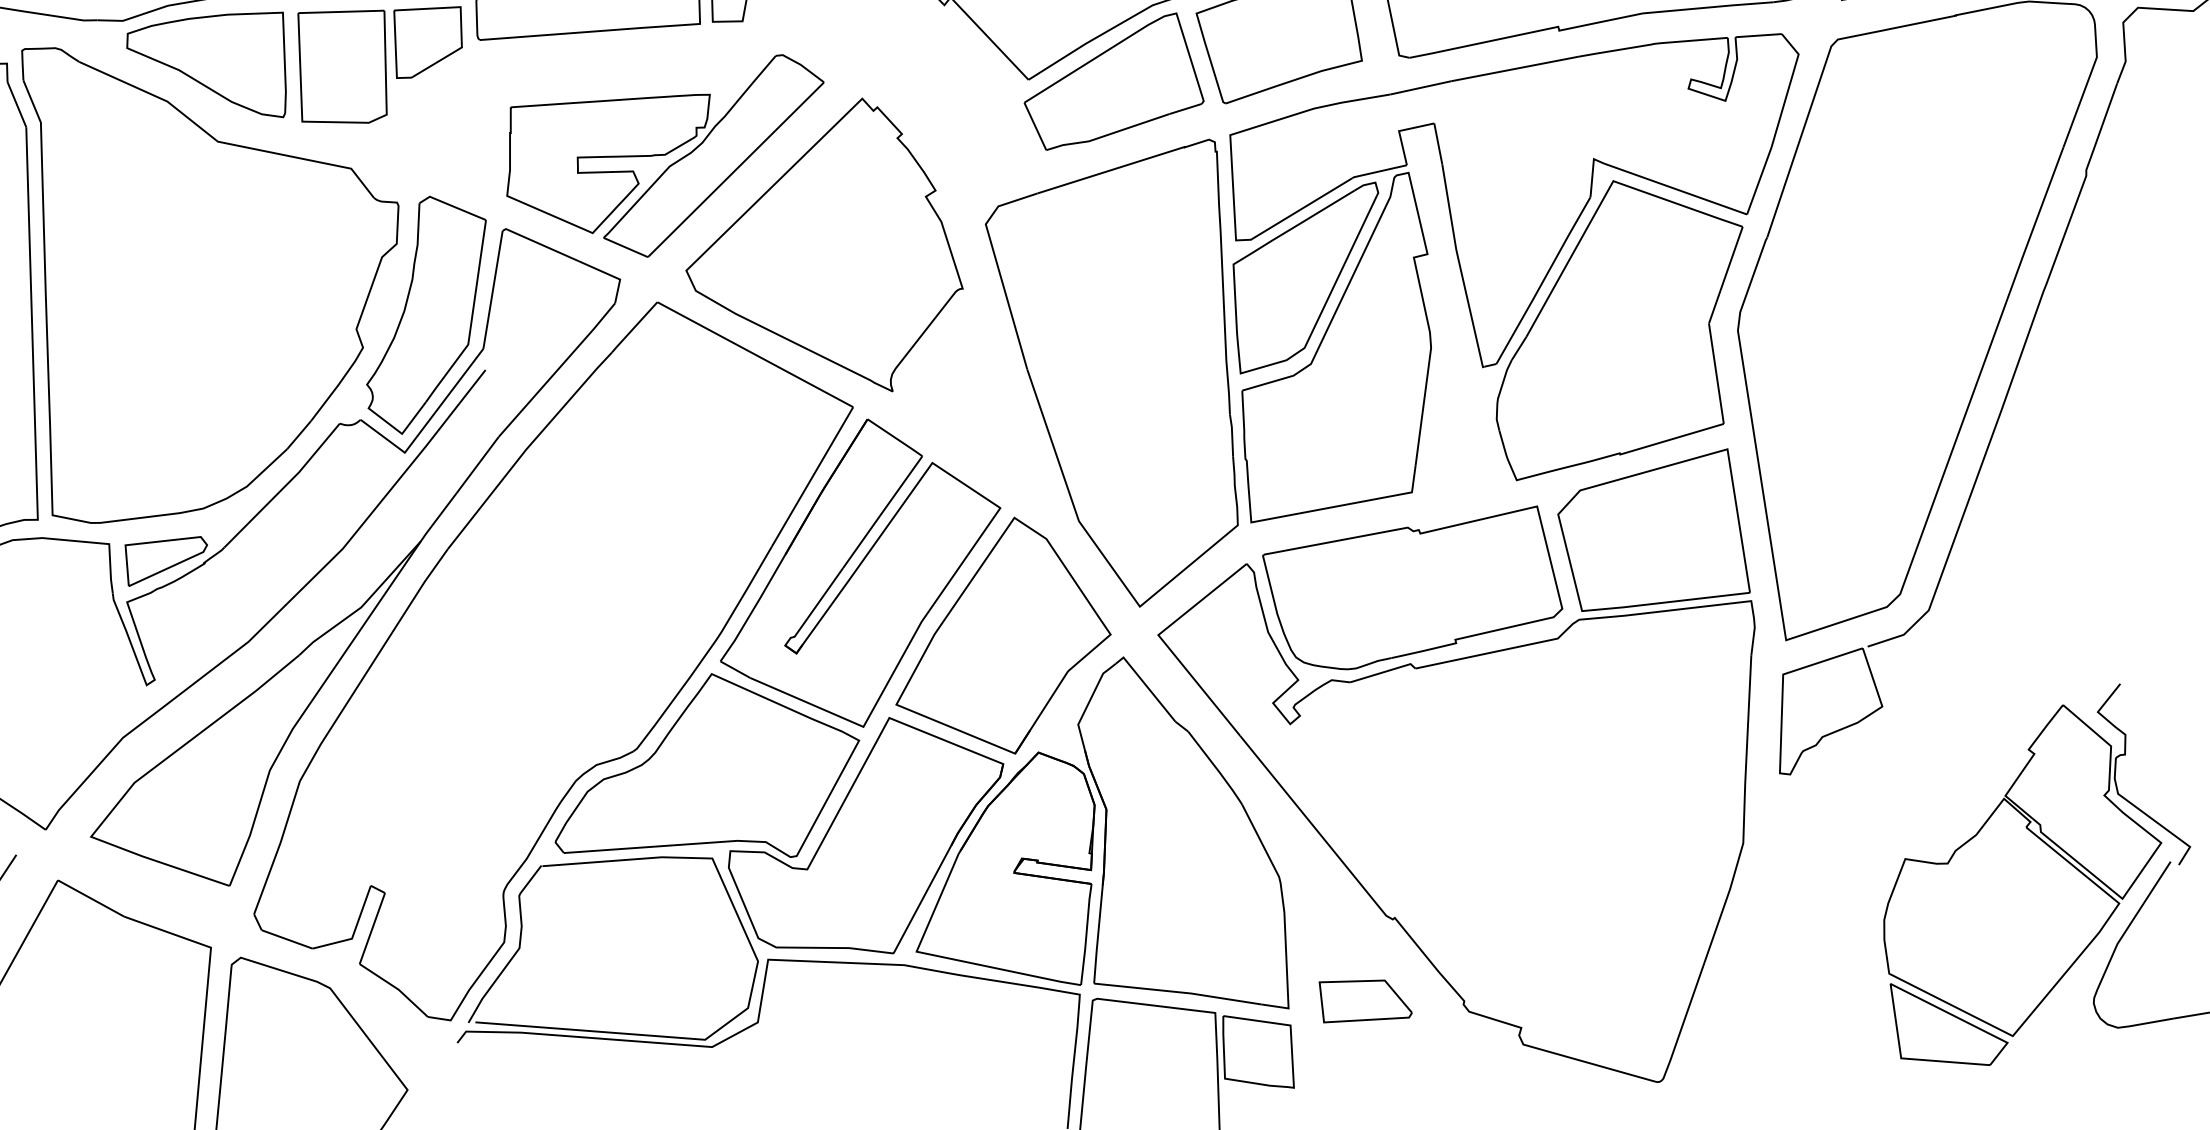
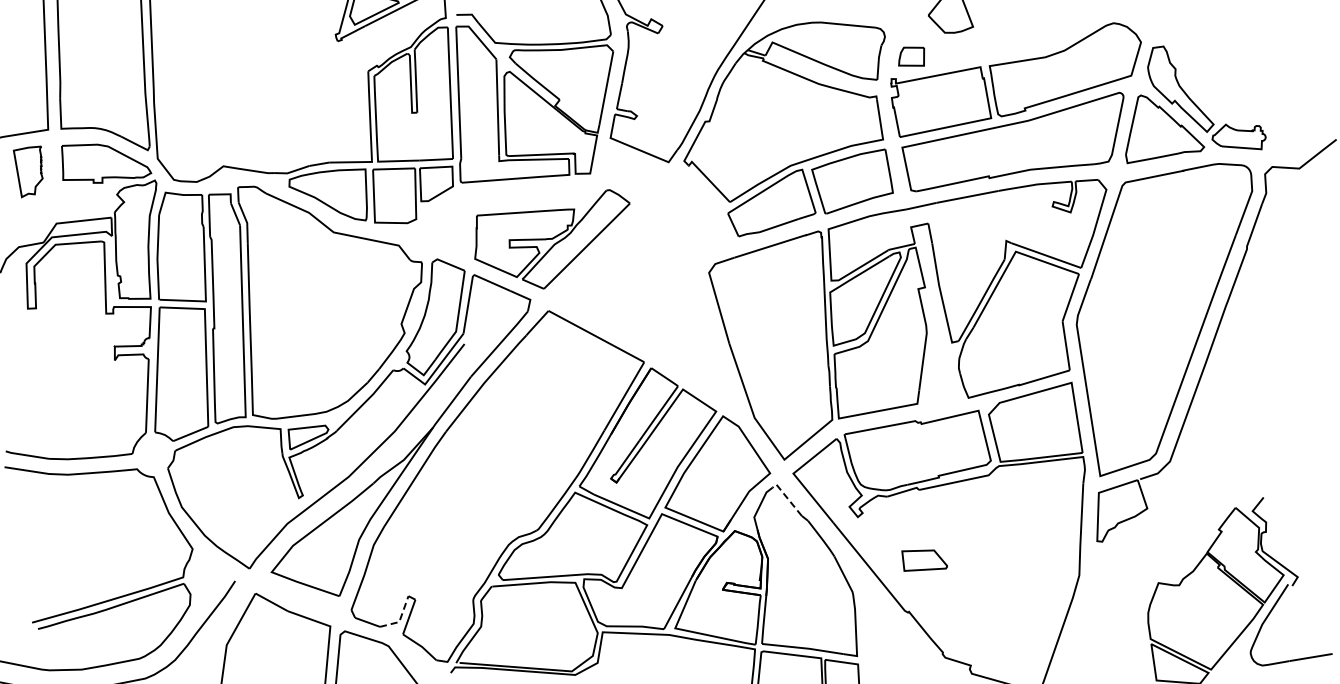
part: (822, 244) -> (629, 282), removed
line: (1144, 683) -> (786, 497), solid -> dashed
line: (354, 931) -> (400, 618), solid -> dashed
part: (1365, 1001) -> (924, 560), moved

